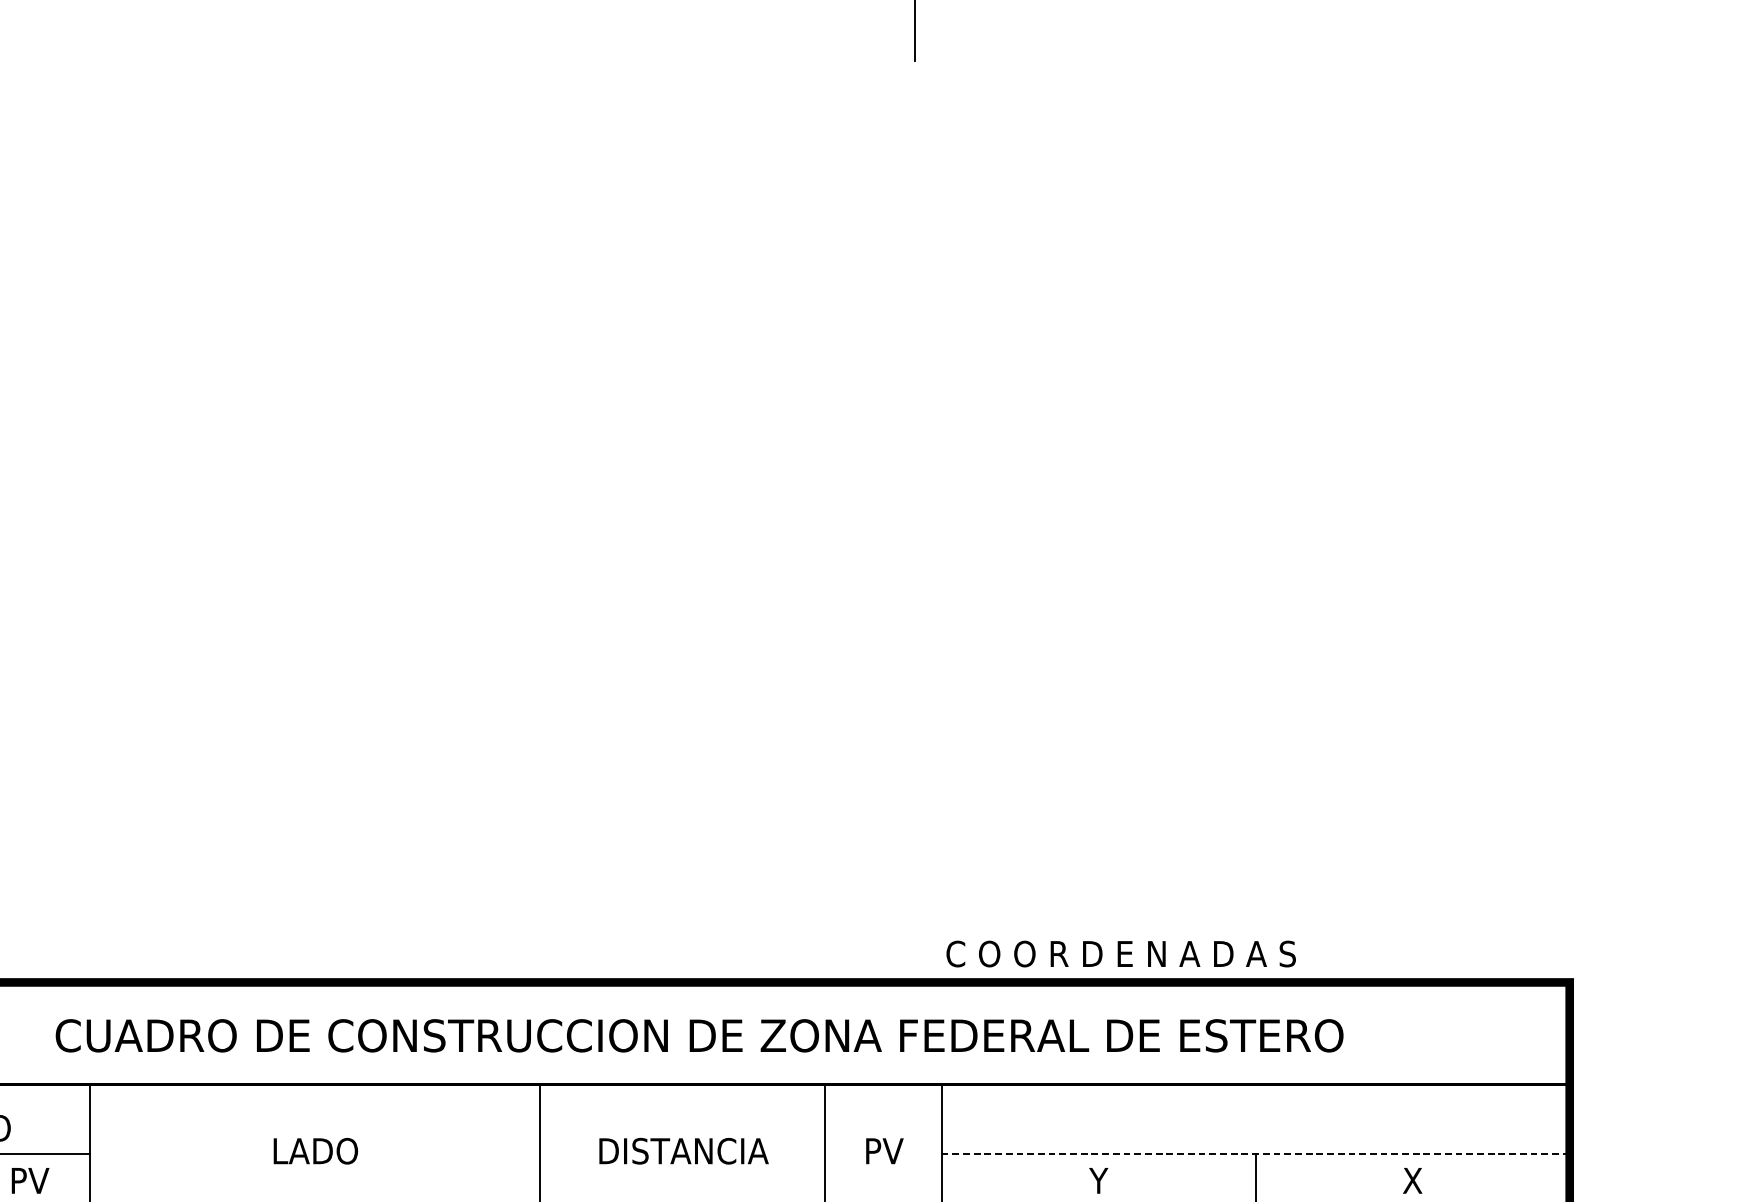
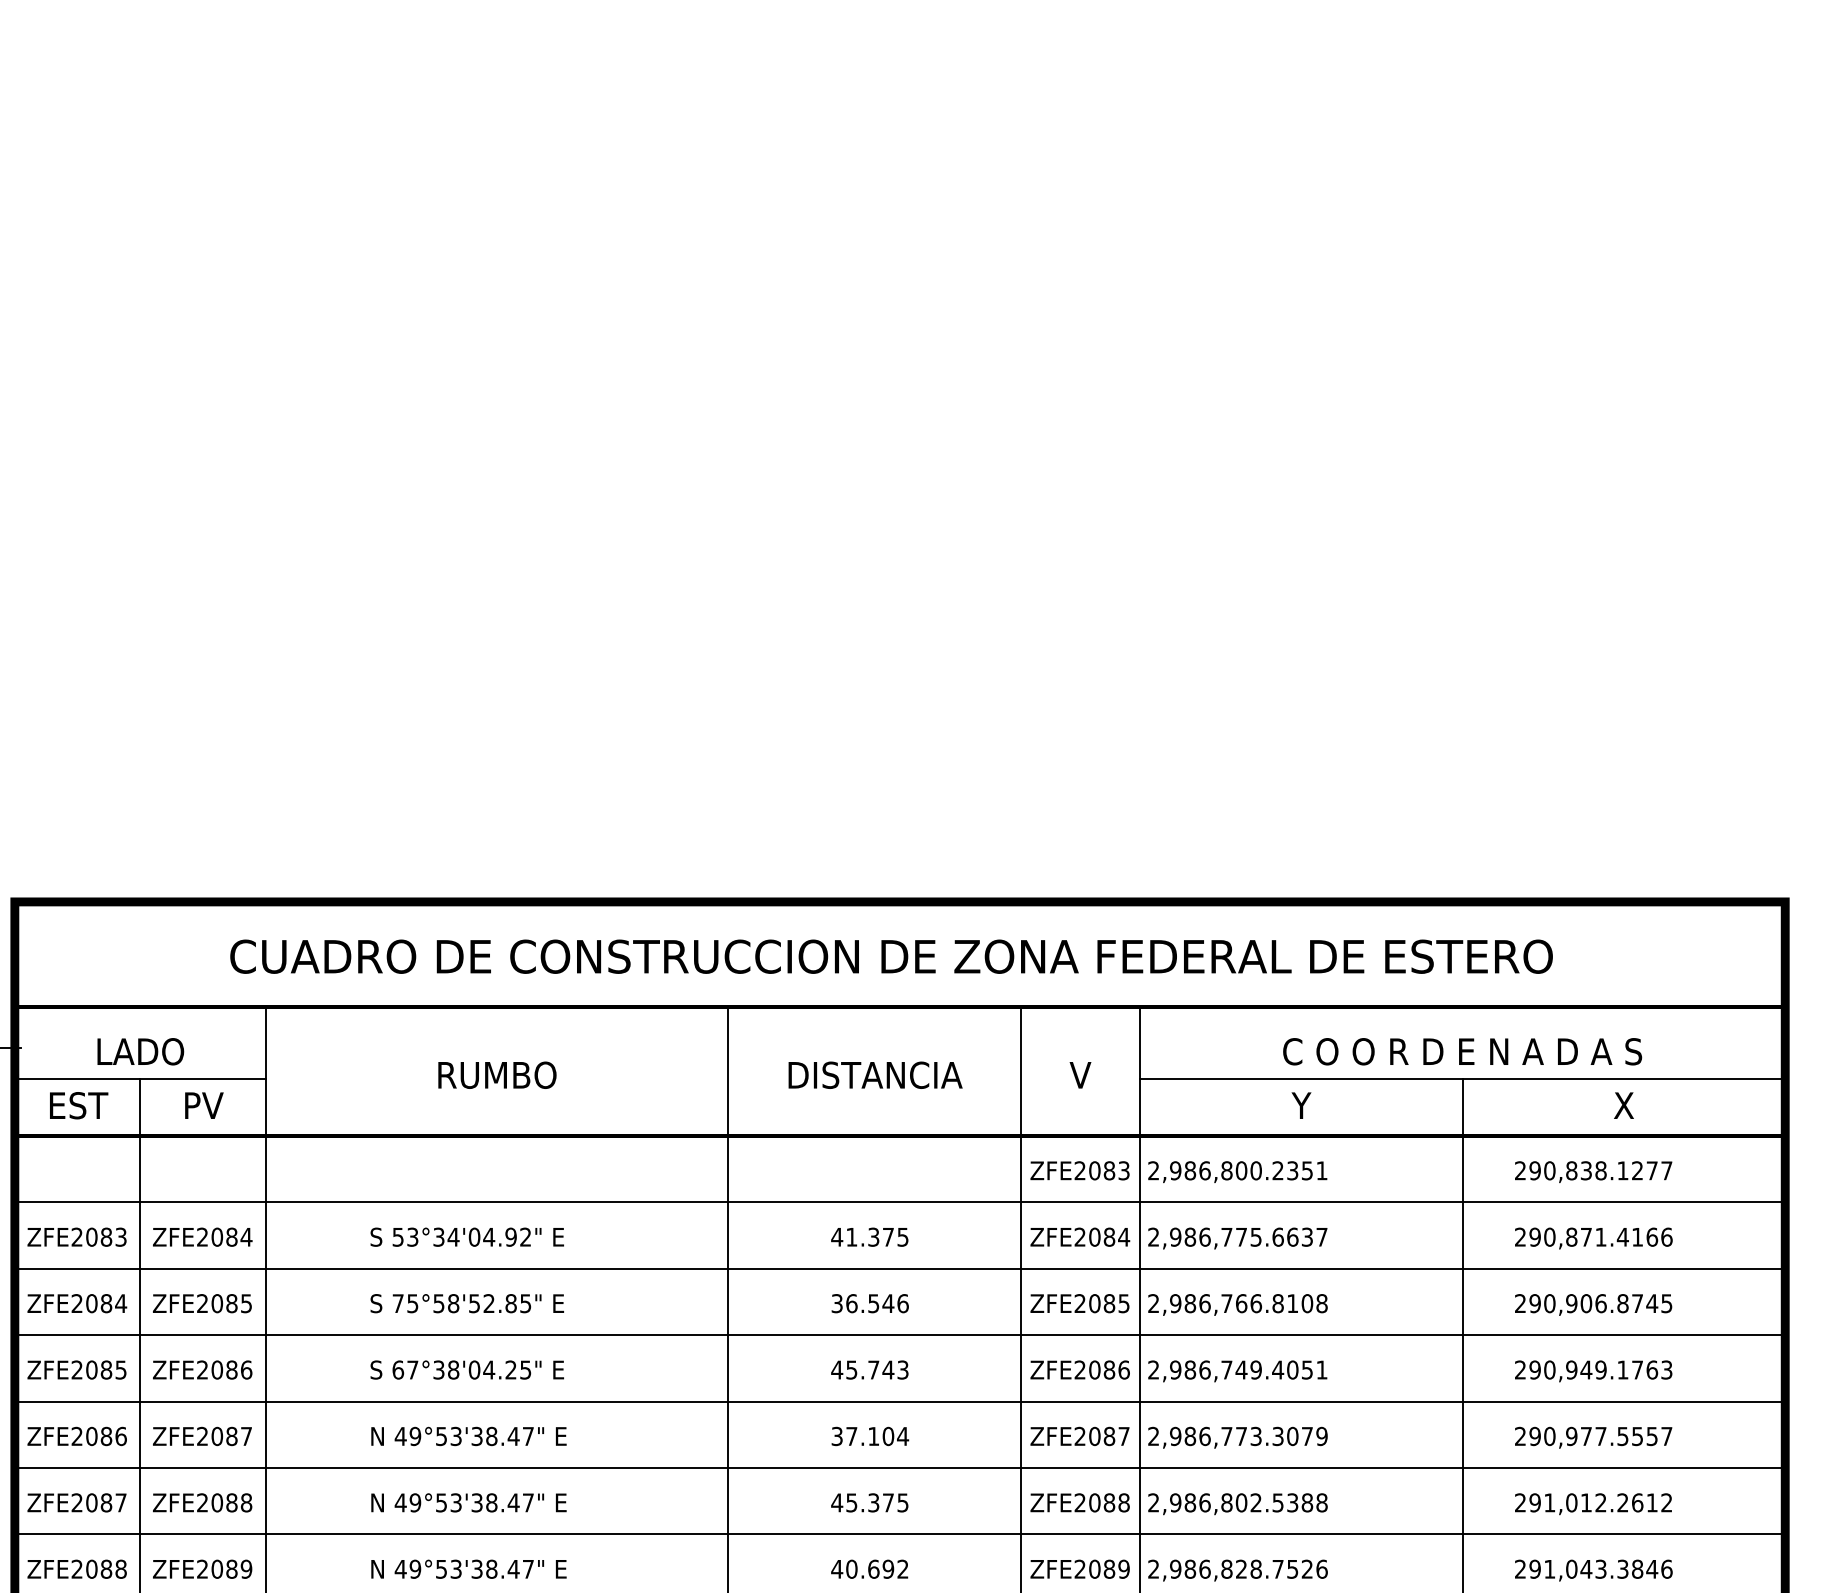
text: (1121, 953) -> (1462, 1051), moved
text: (315, 1150) -> (497, 1074), LADO -> RUMBO
text: (884, 1151) -> (1081, 1075), PV -> V
line: (1255, 1154) -> (1462, 1078), dashed -> solid

